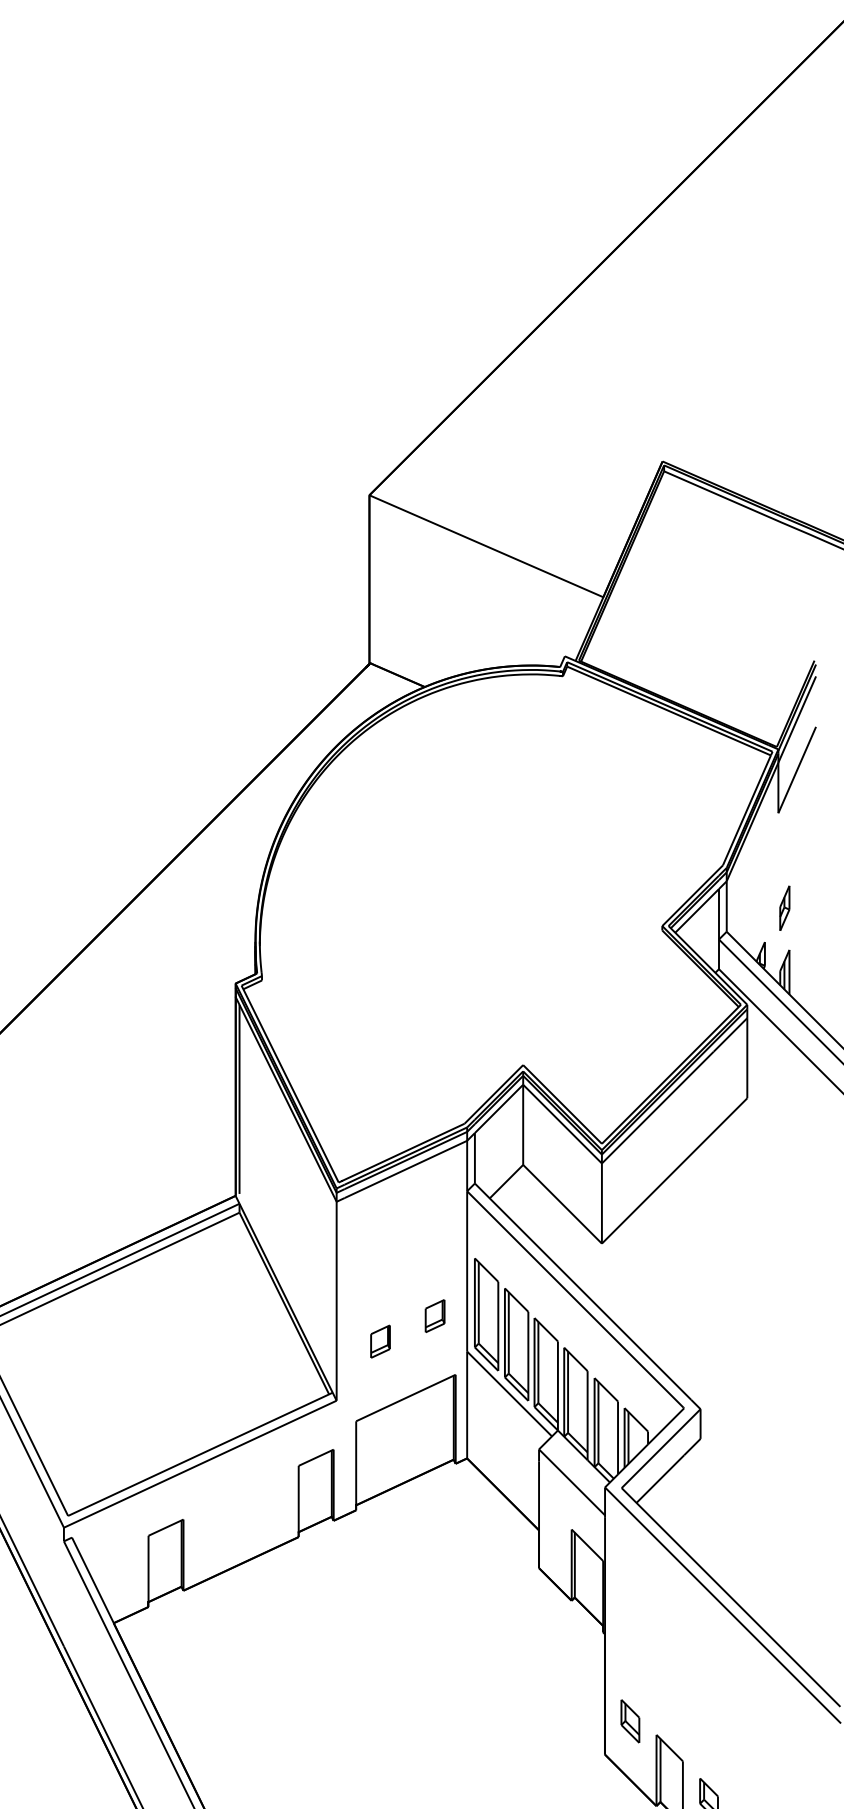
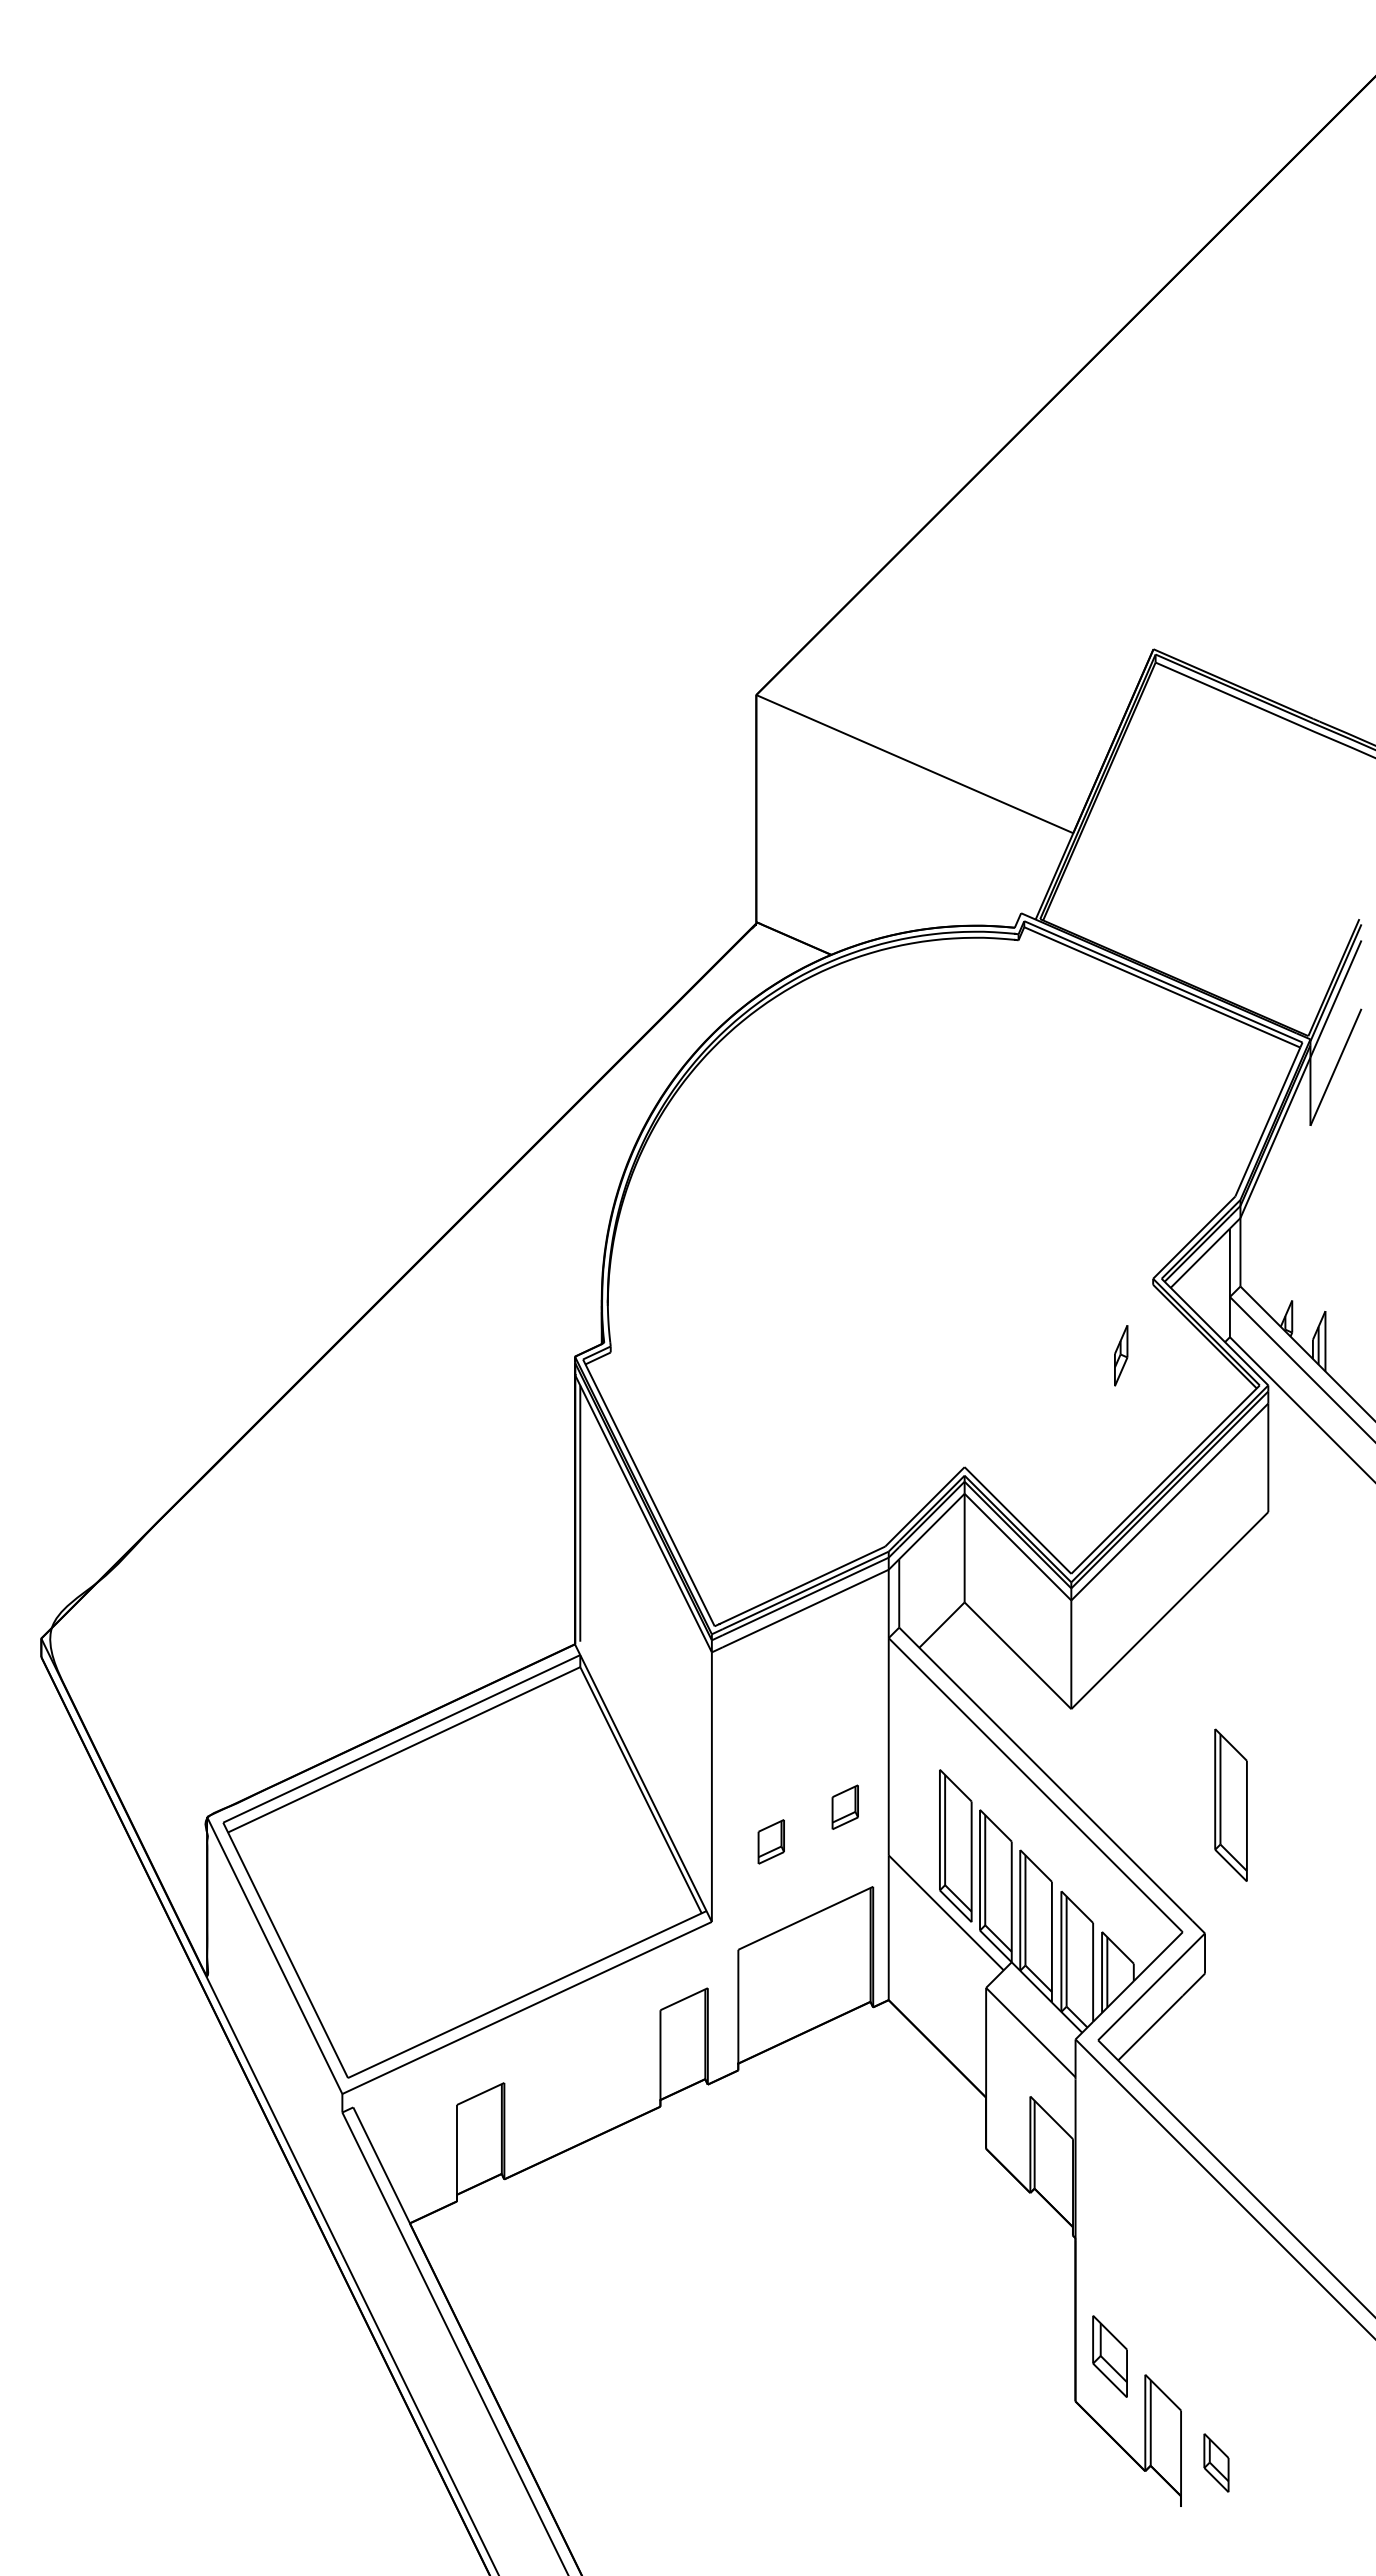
part: (785, 908) -> (1121, 1355), moved
part: (486, 1314) -> (1230, 1804), moved
part: (630, 1720) -> (1109, 2355), size x1.4

